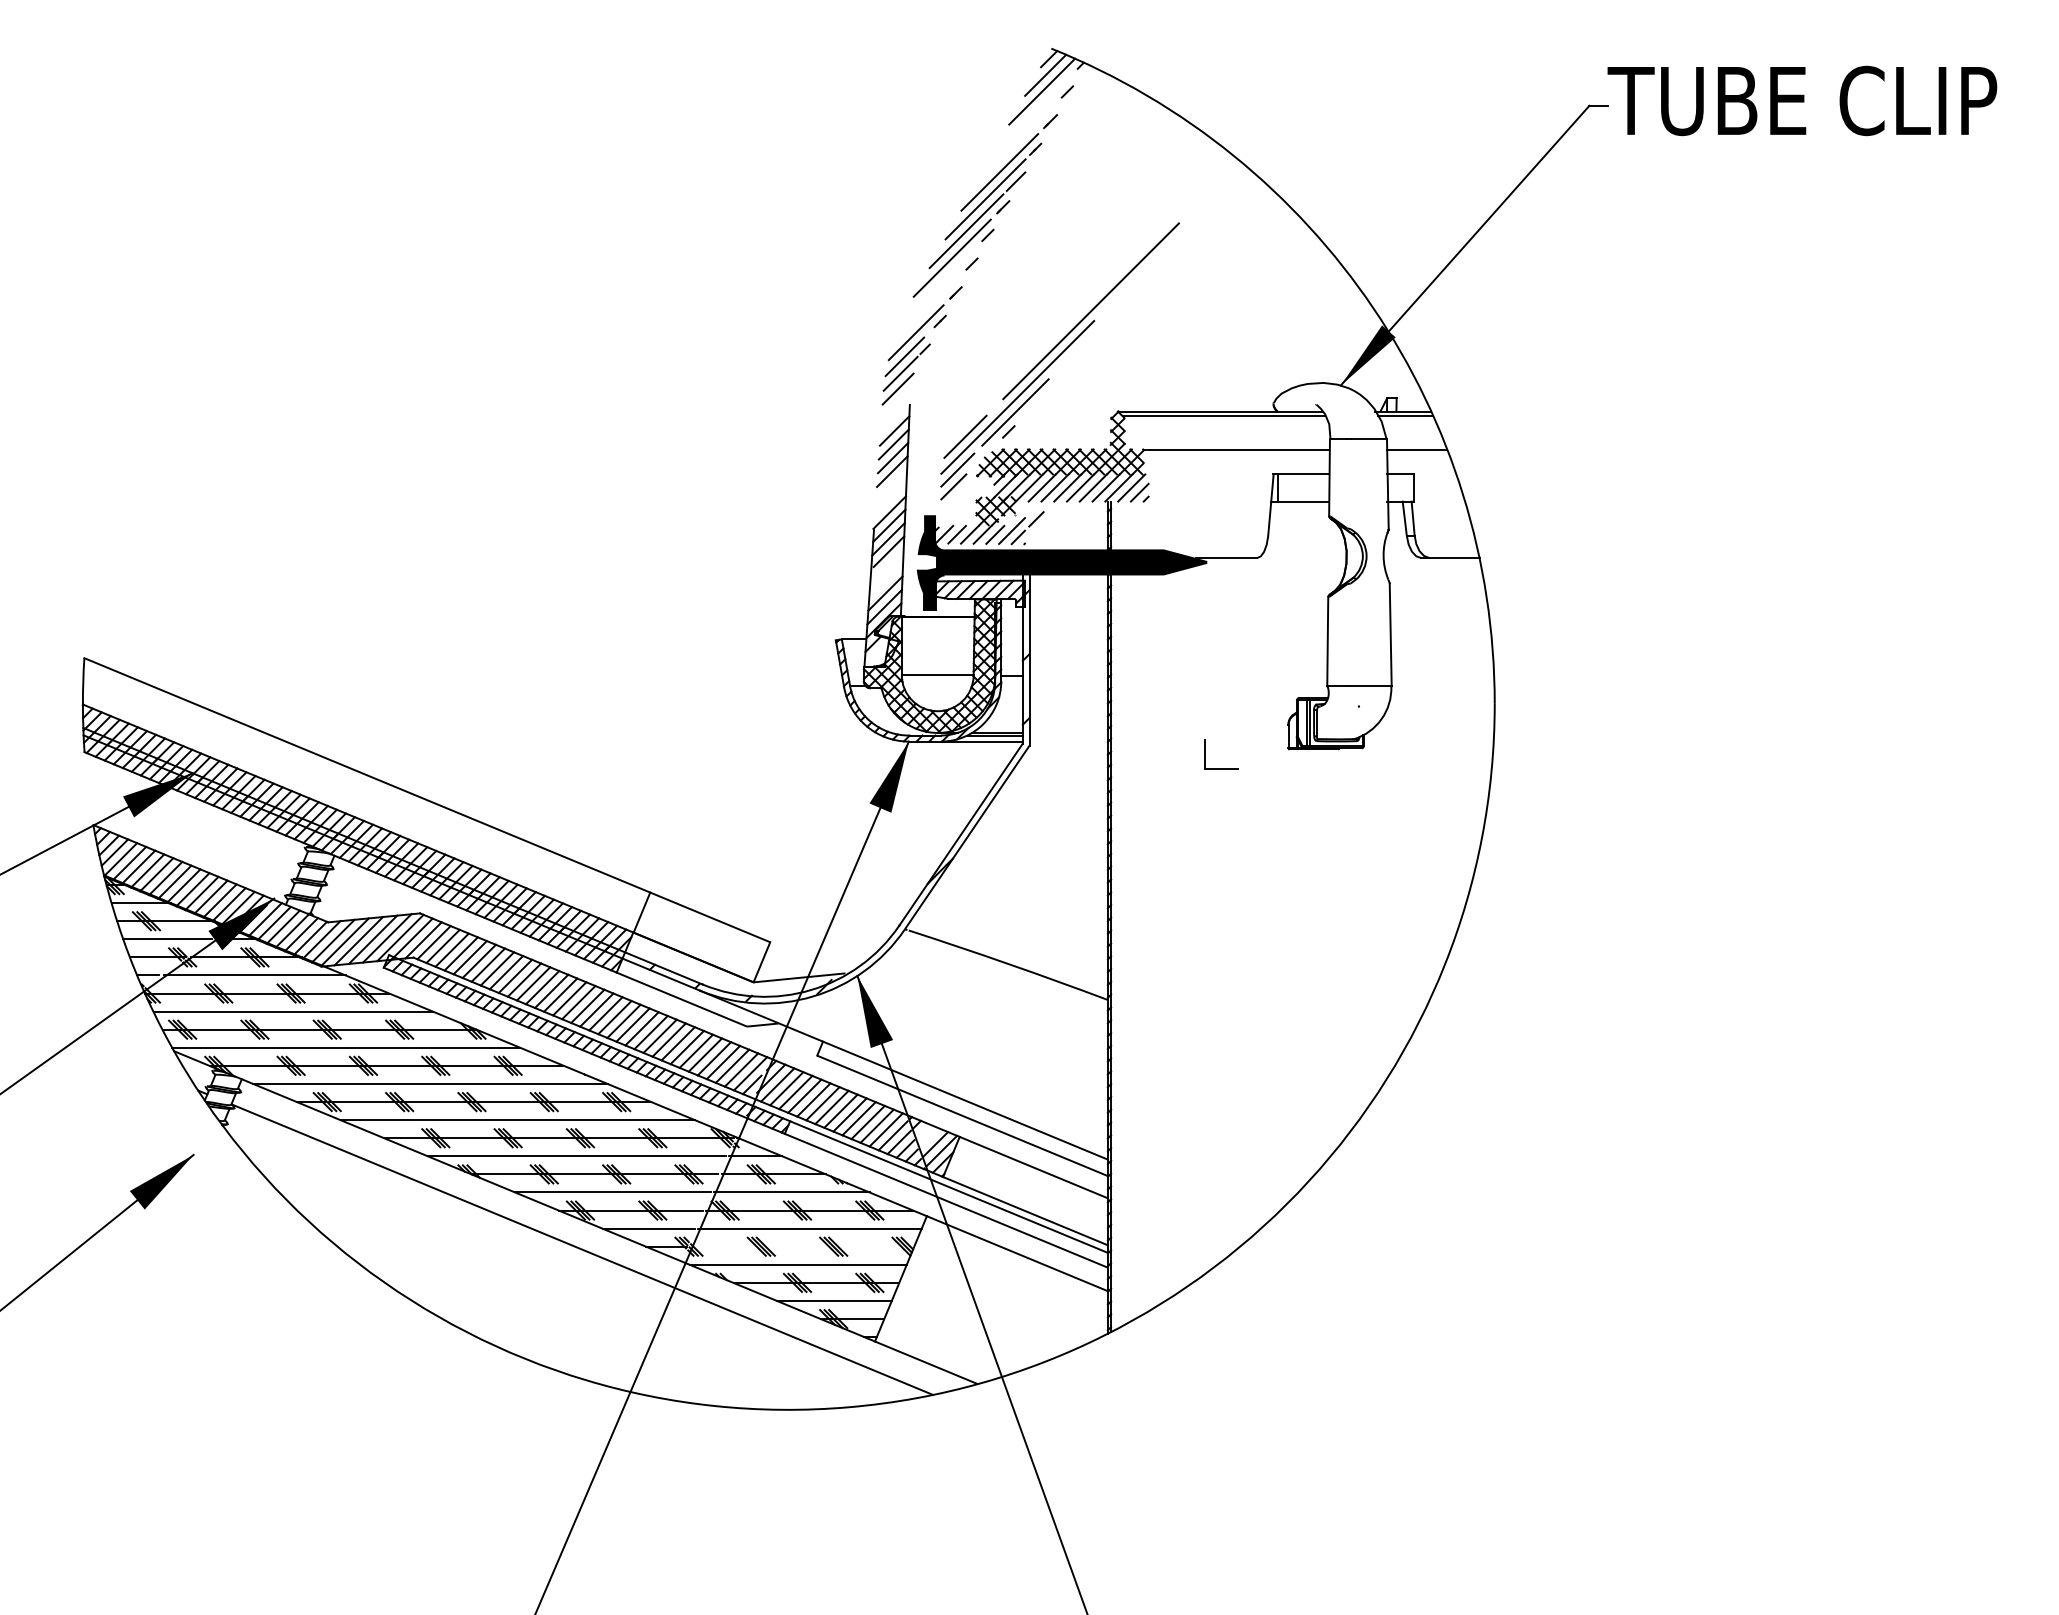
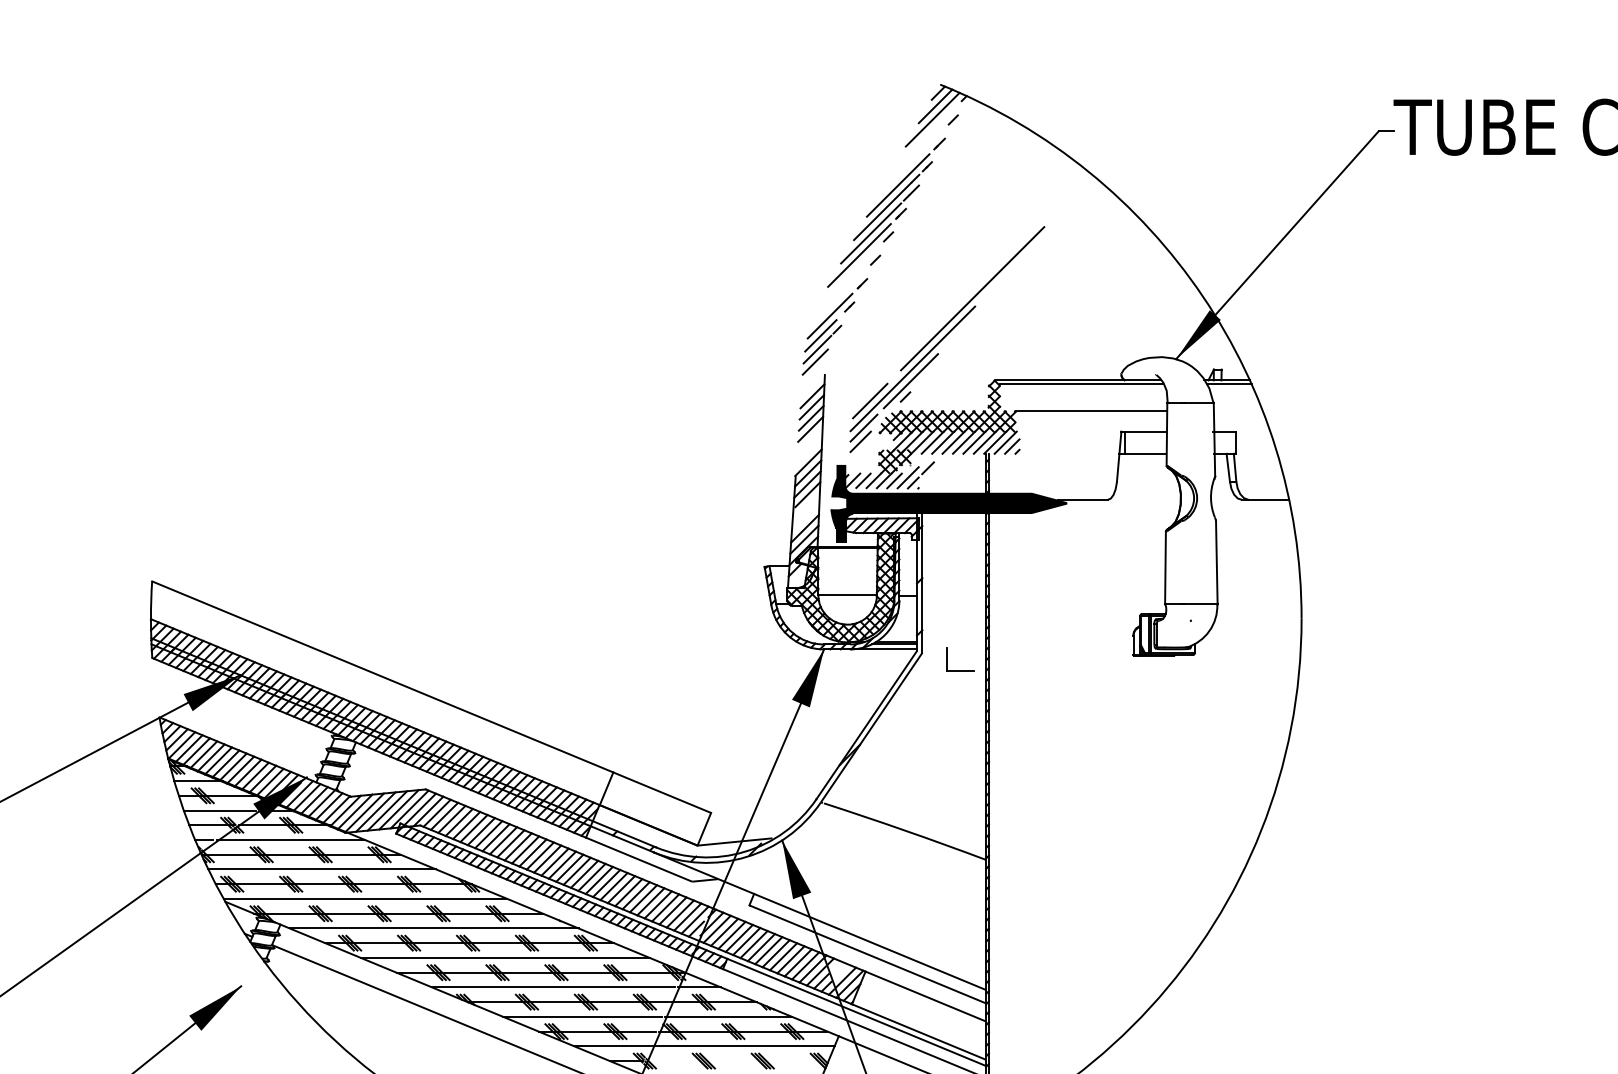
line: (1417, 449) -> (1238, 411), removed
part: (1221, 768) -> (959, 671), moved

